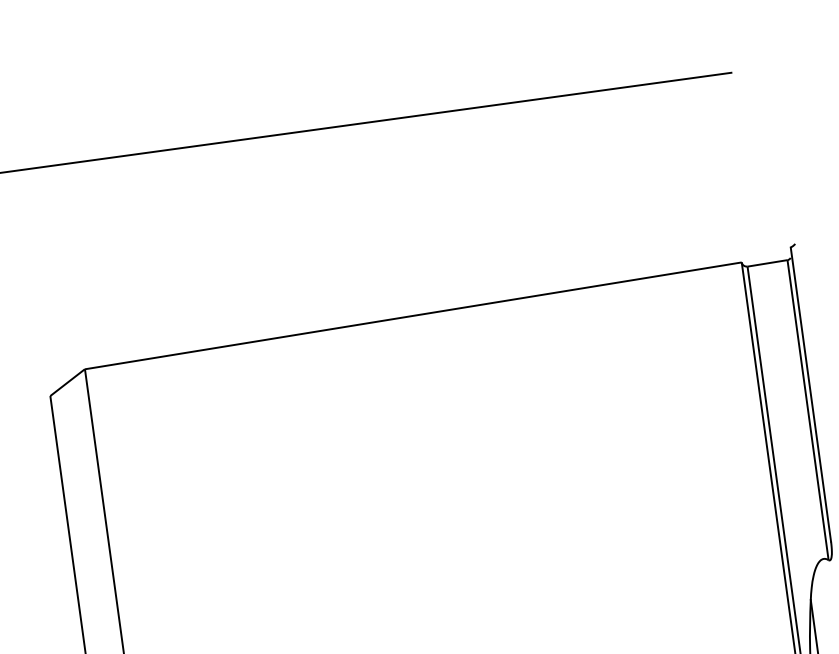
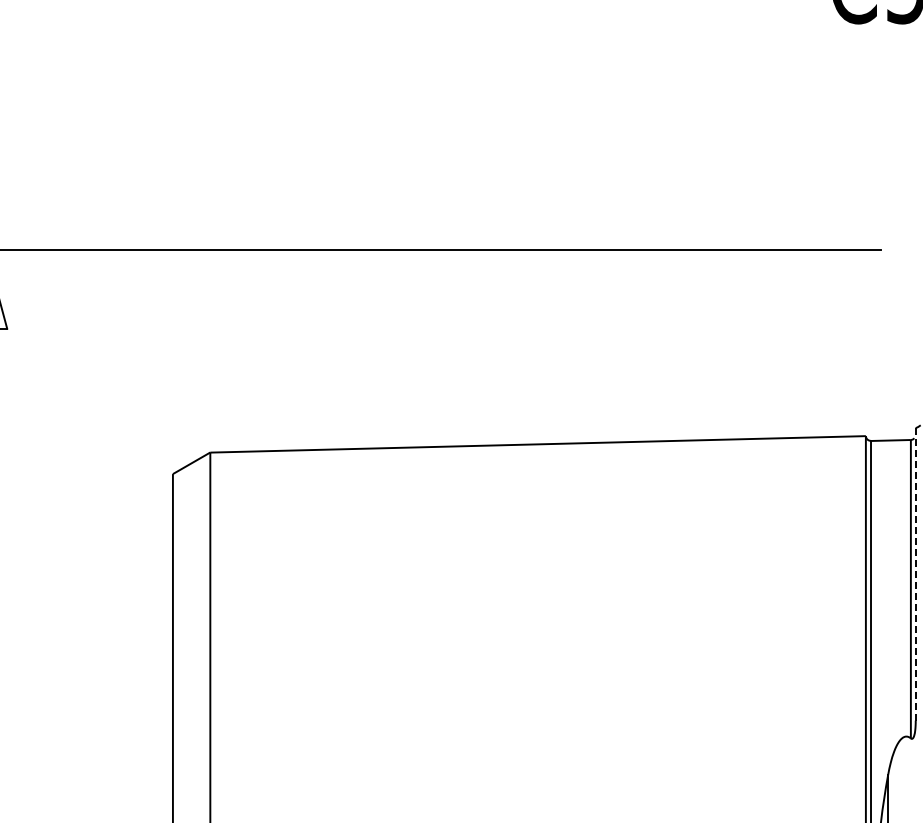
line: (810, 393) -> (915, 573), solid -> dashed

